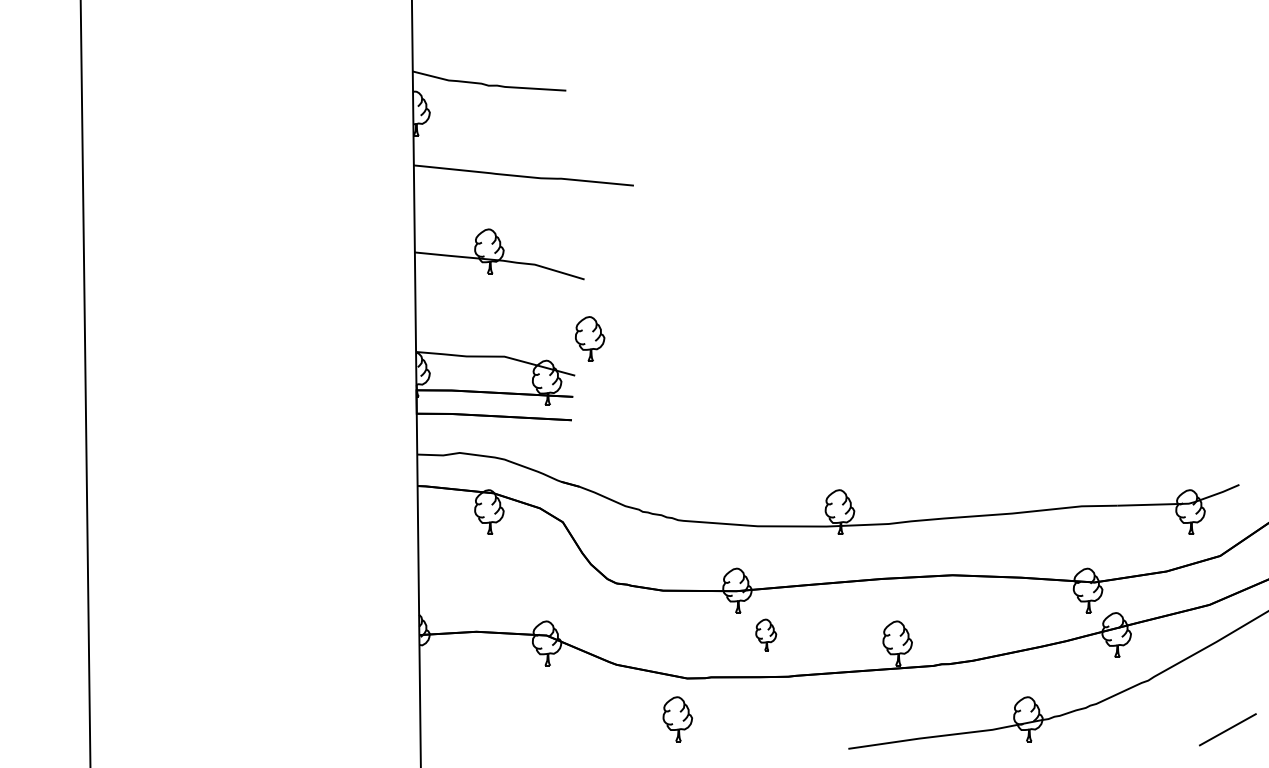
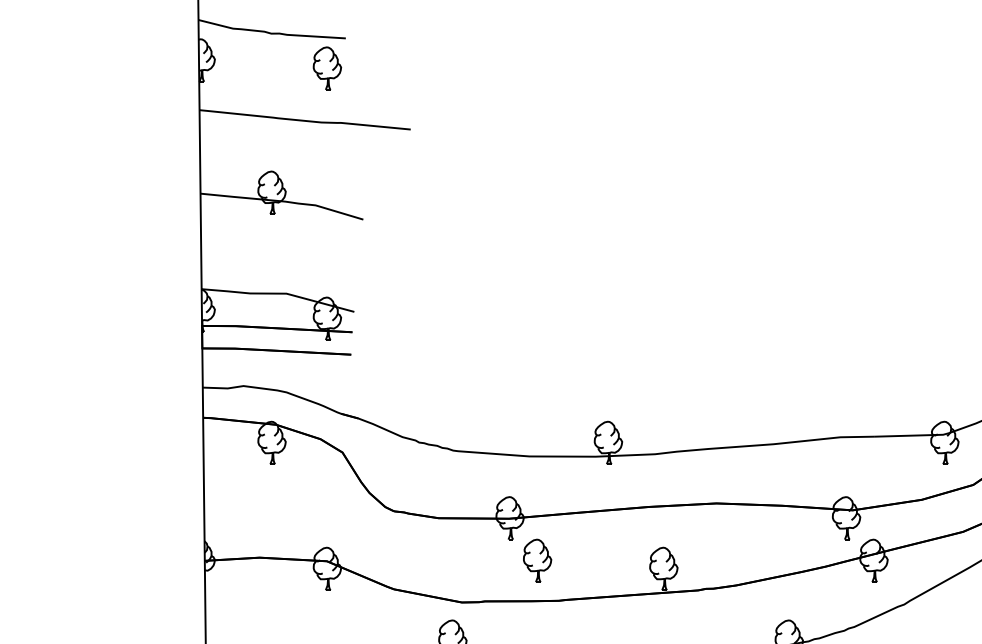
part: (590, 338) -> (327, 68), moved
part: (766, 634) -> (537, 560), size x1.43

